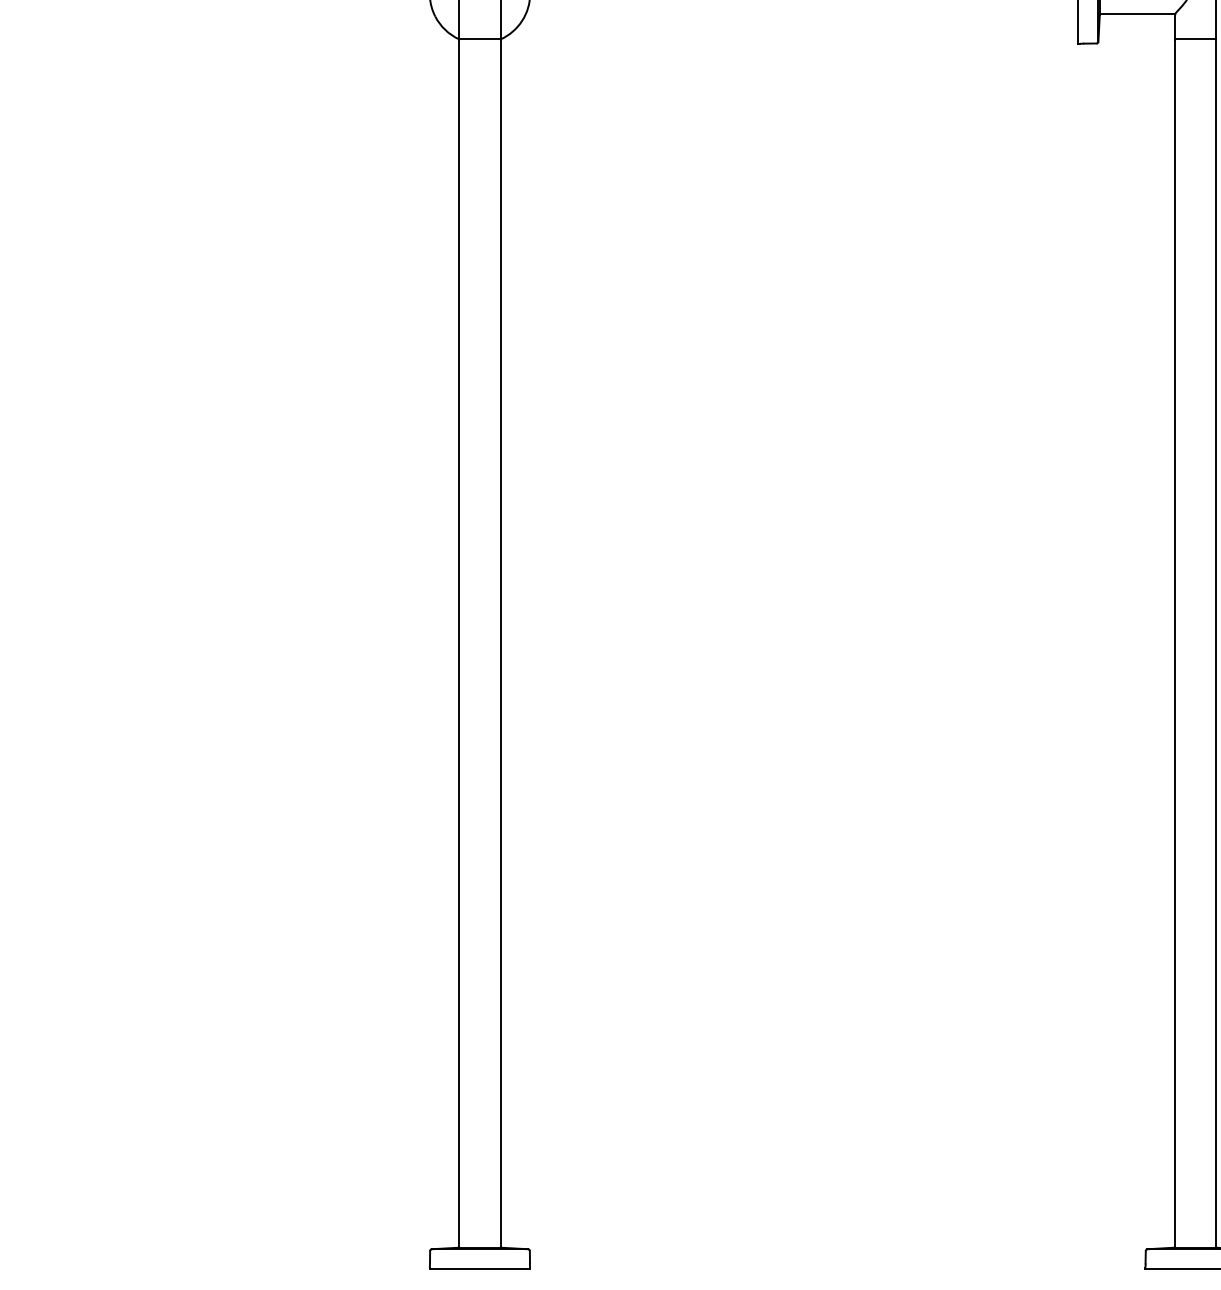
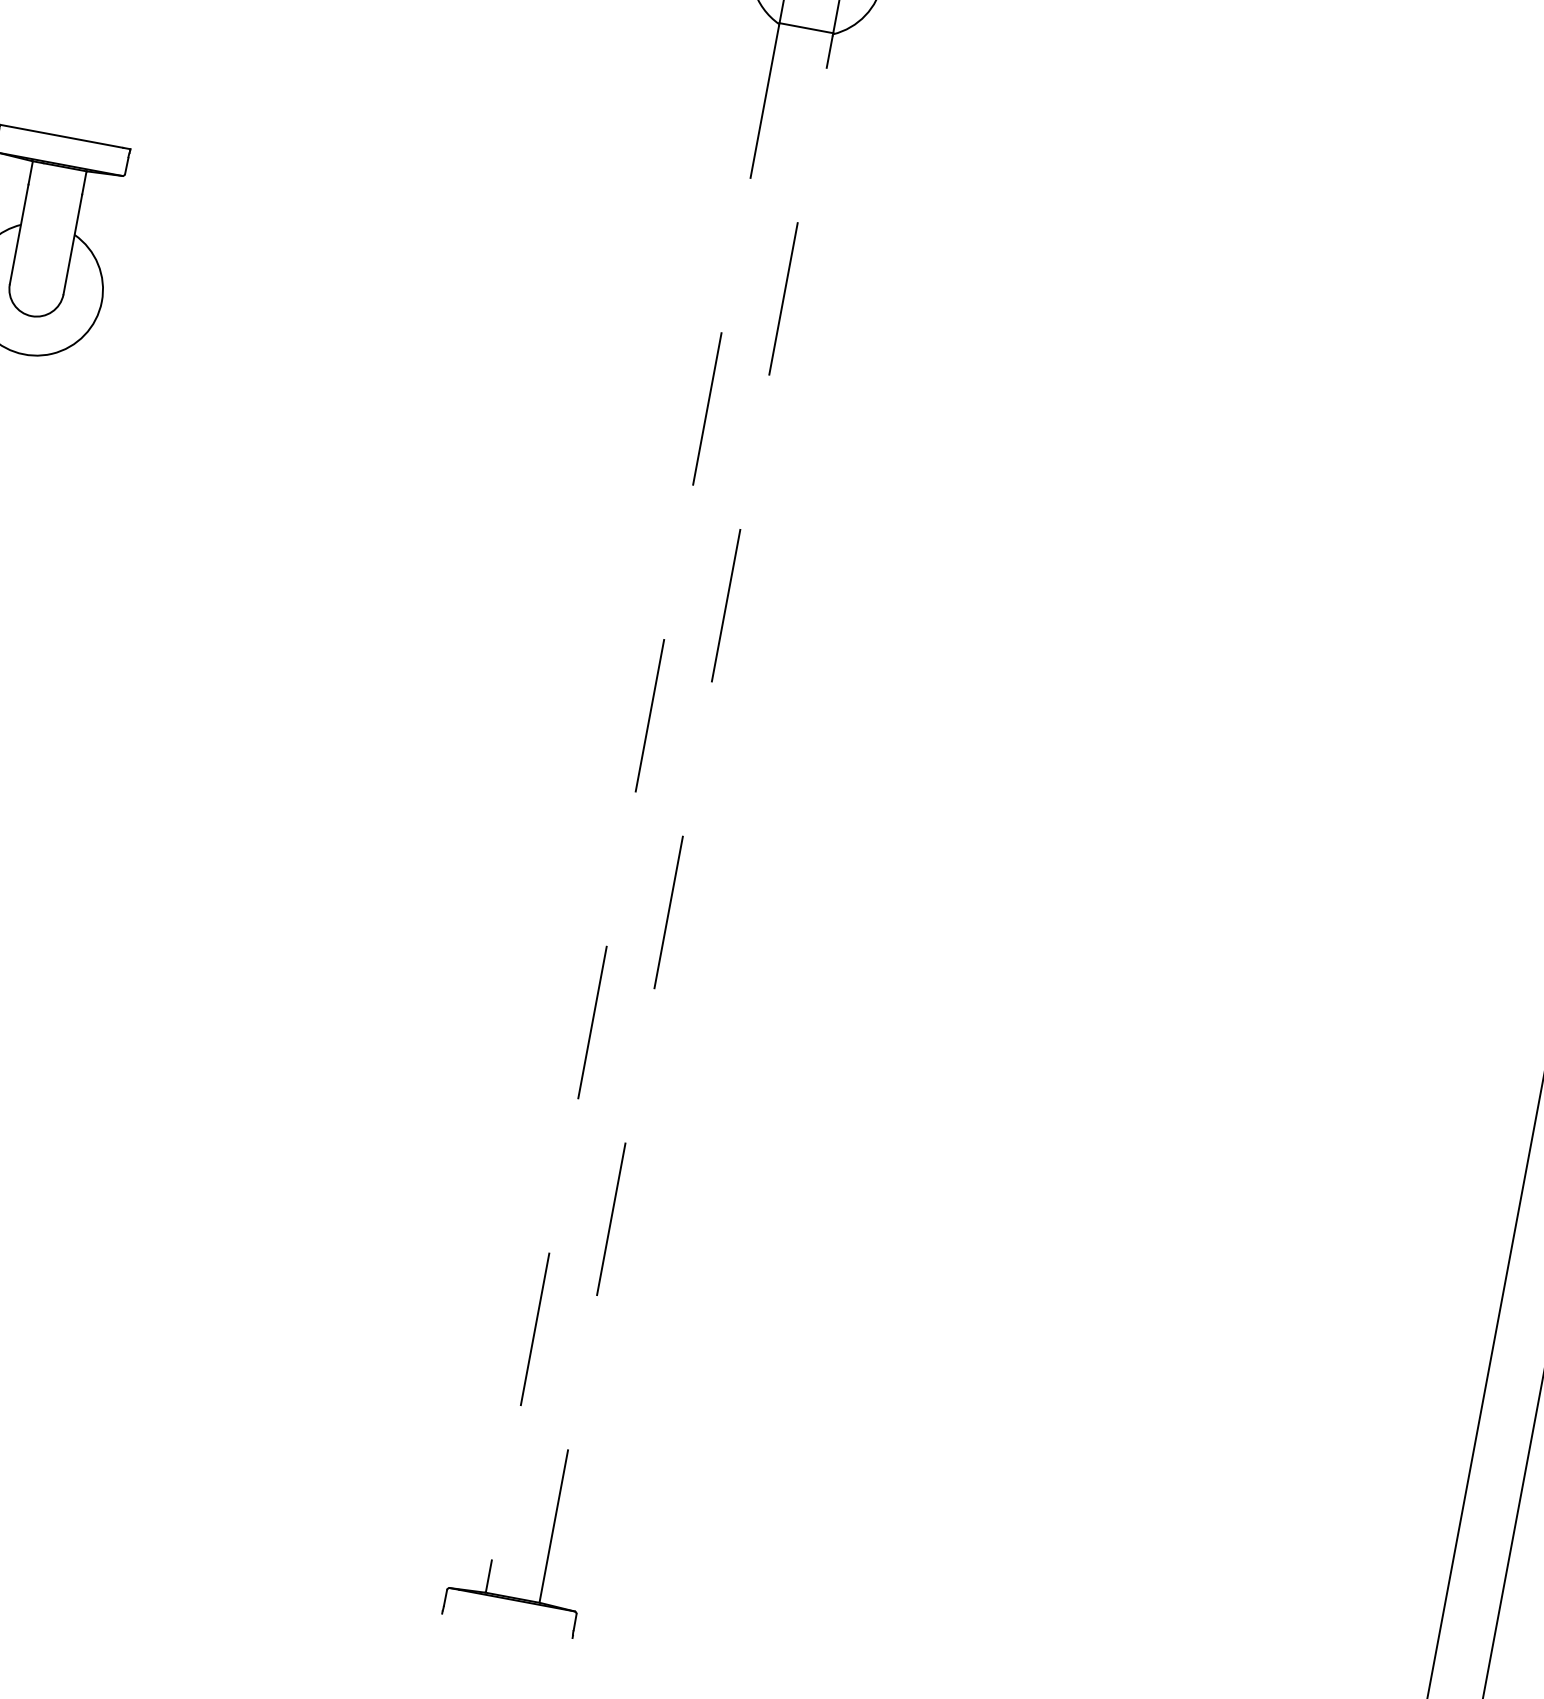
line: (459, 644) -> (632, 809), solid -> dashed
line: (500, 644) -> (685, 819), solid -> dashed
line: (479, 1269) -> (506, 1625), removed

